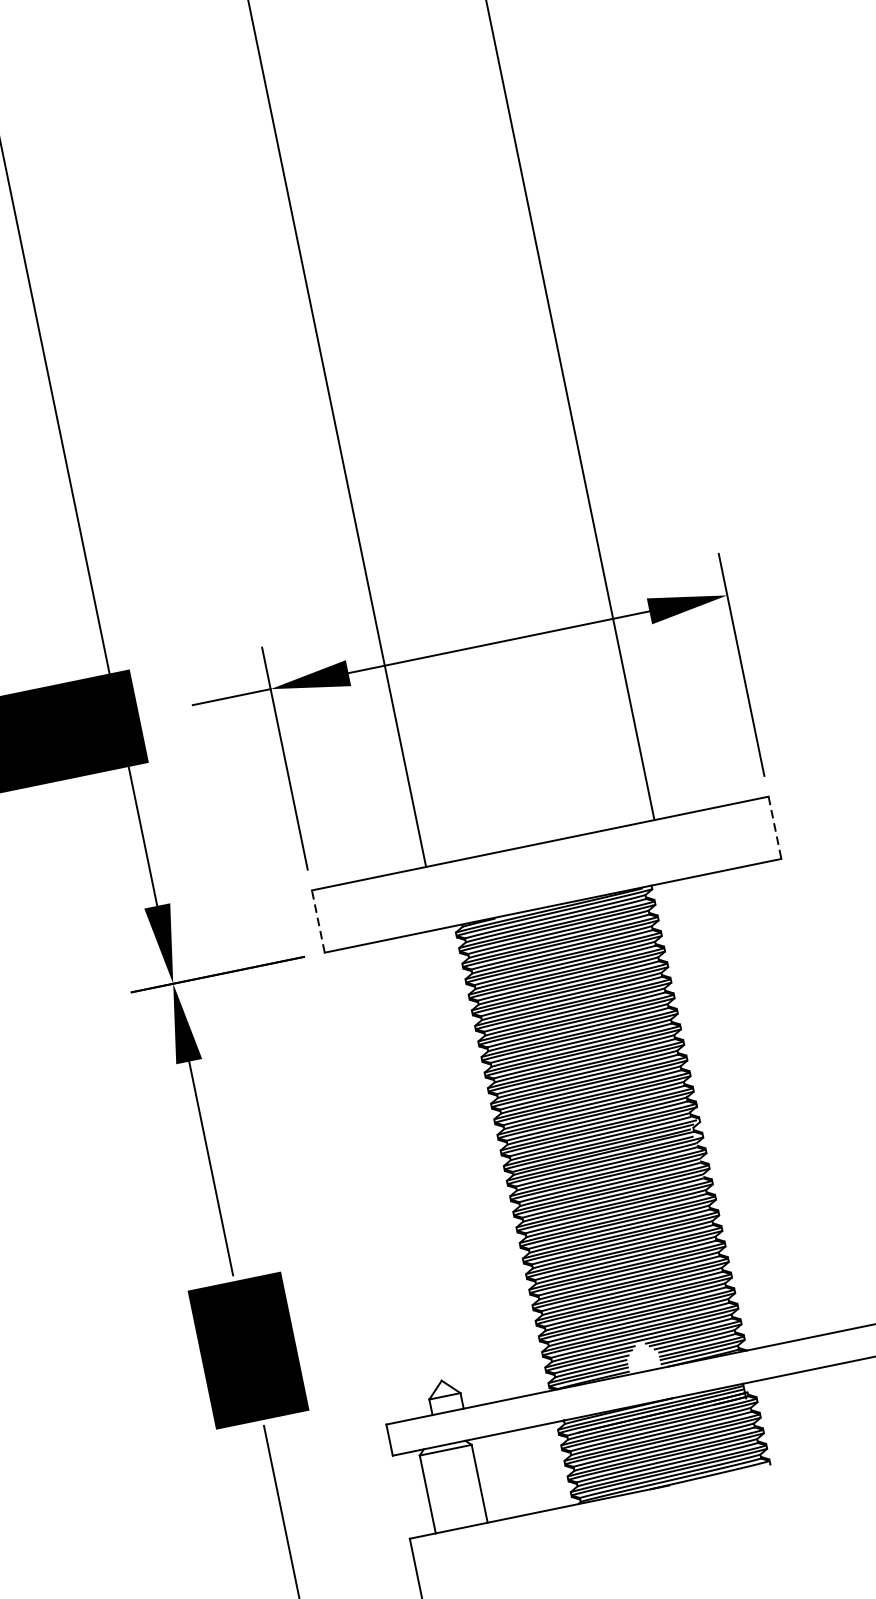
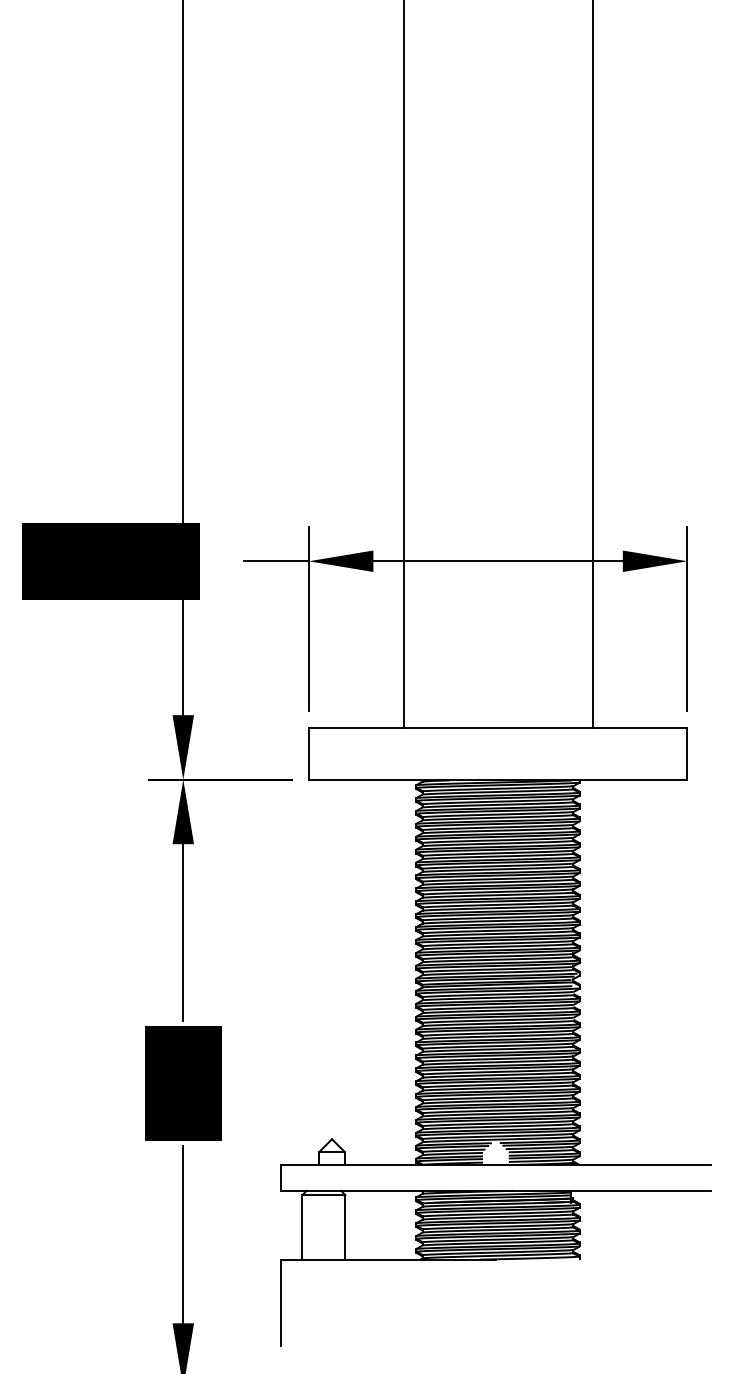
line: (775, 827) -> (687, 753), dashed -> solid
line: (317, 921) -> (308, 753), dashed -> solid

